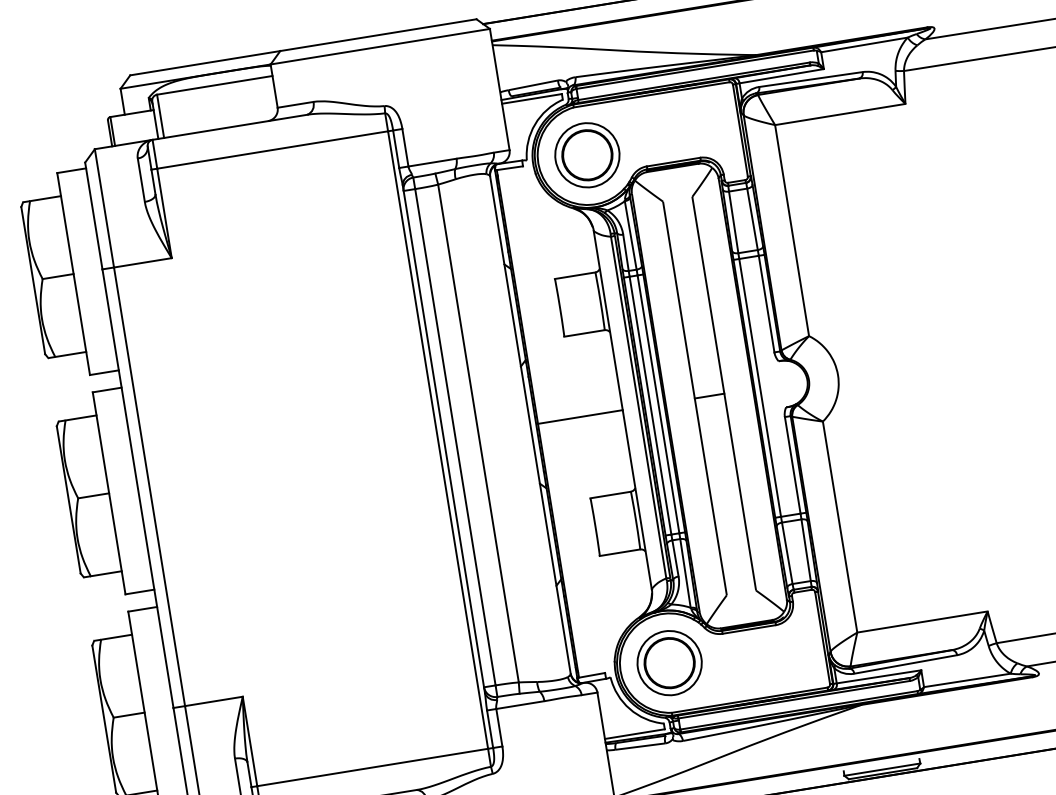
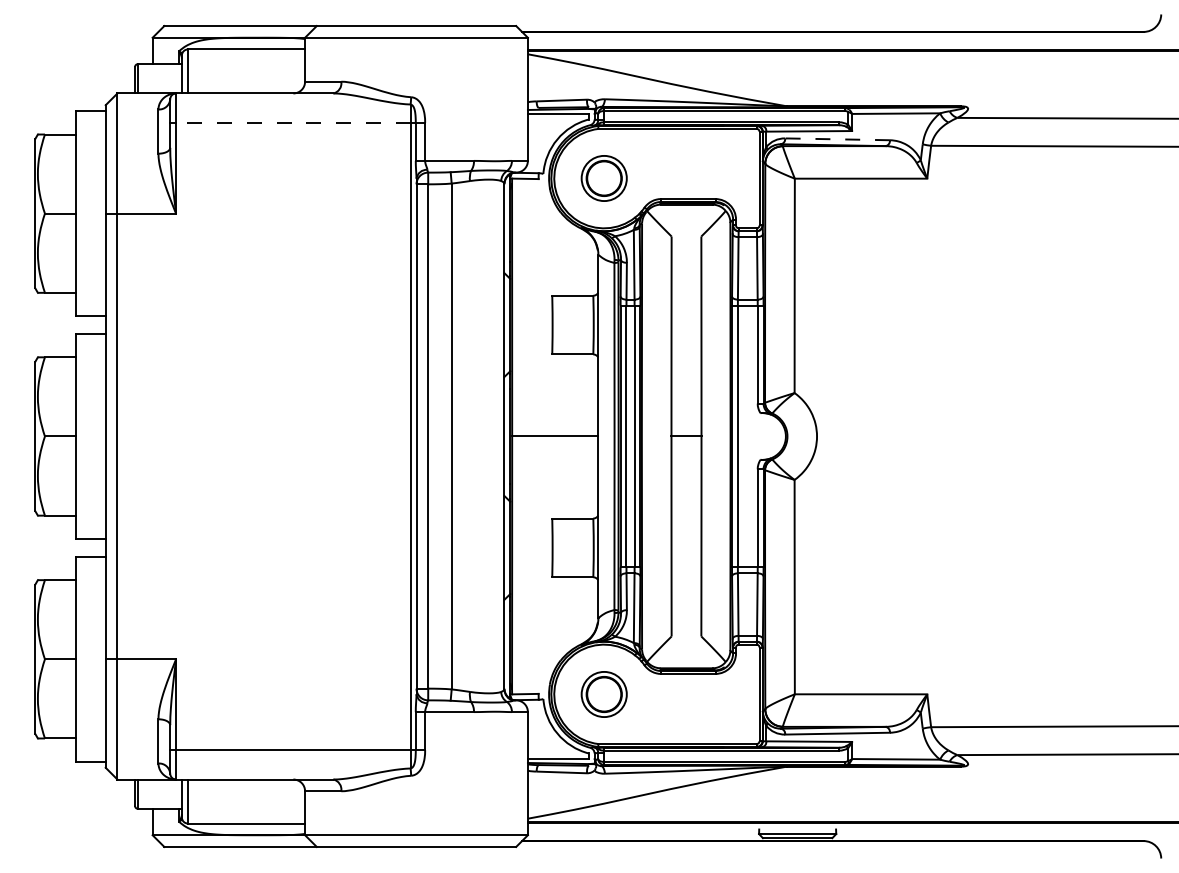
line: (810, 79) -> (837, 139), solid -> dashed
line: (271, 149) -> (292, 122), solid -> dashed
part: (587, 155) -> (604, 178), size x0.7
part: (670, 663) -> (604, 694), size x0.7

